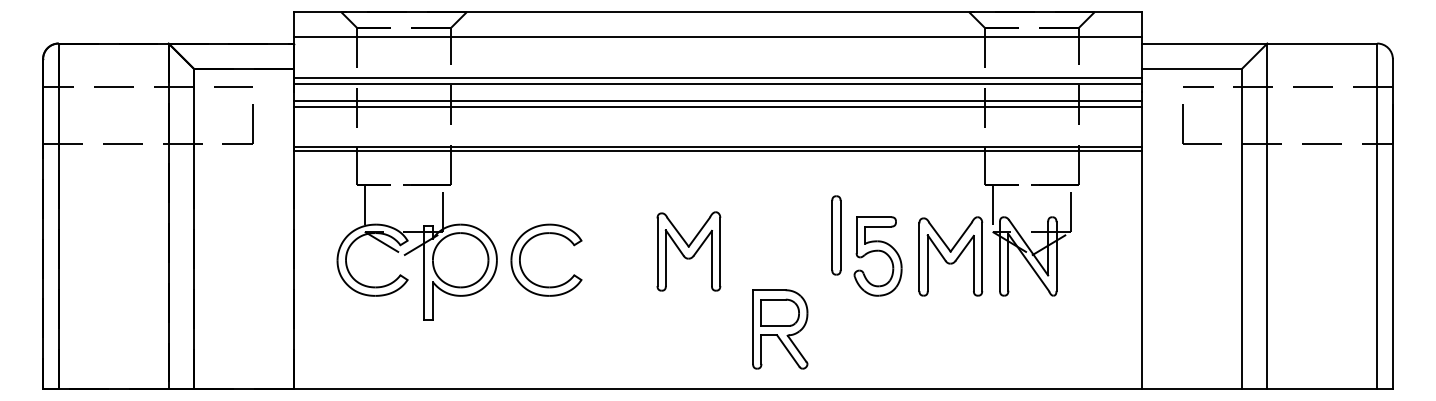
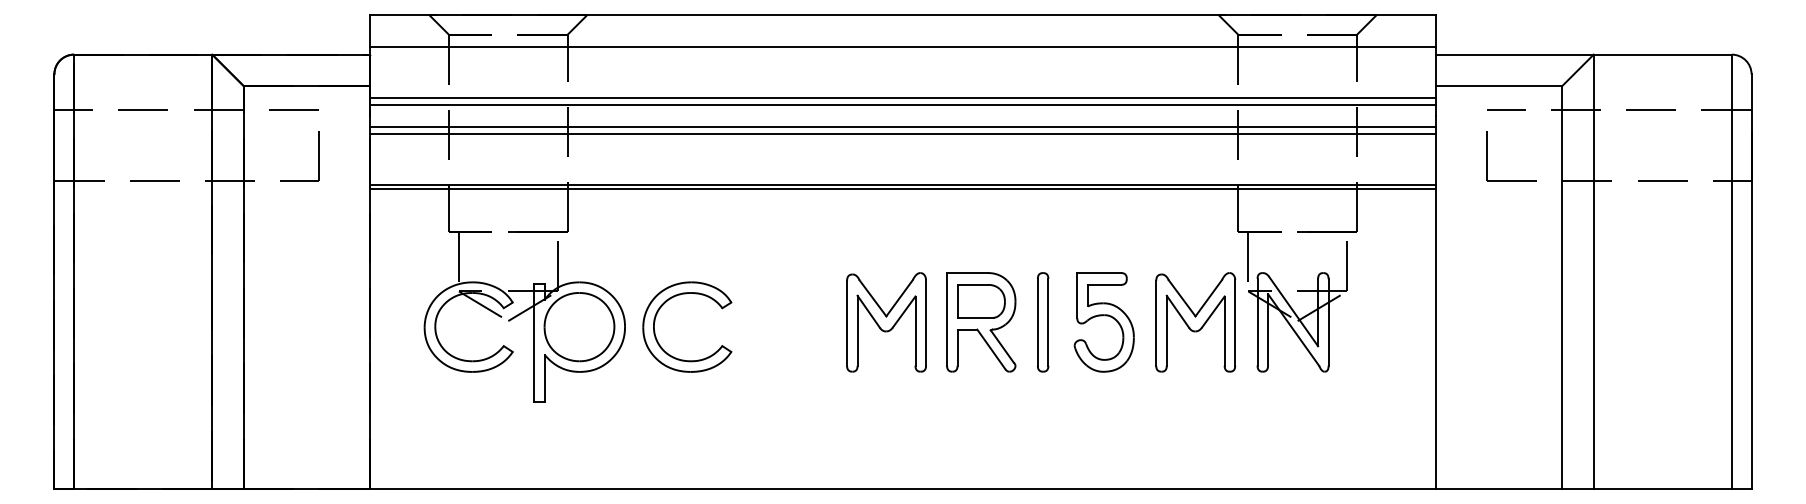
part: (836, 235) -> (1043, 322), moved
part: (688, 251) -> (886, 322), moved
part: (780, 329) -> (981, 322), moved

